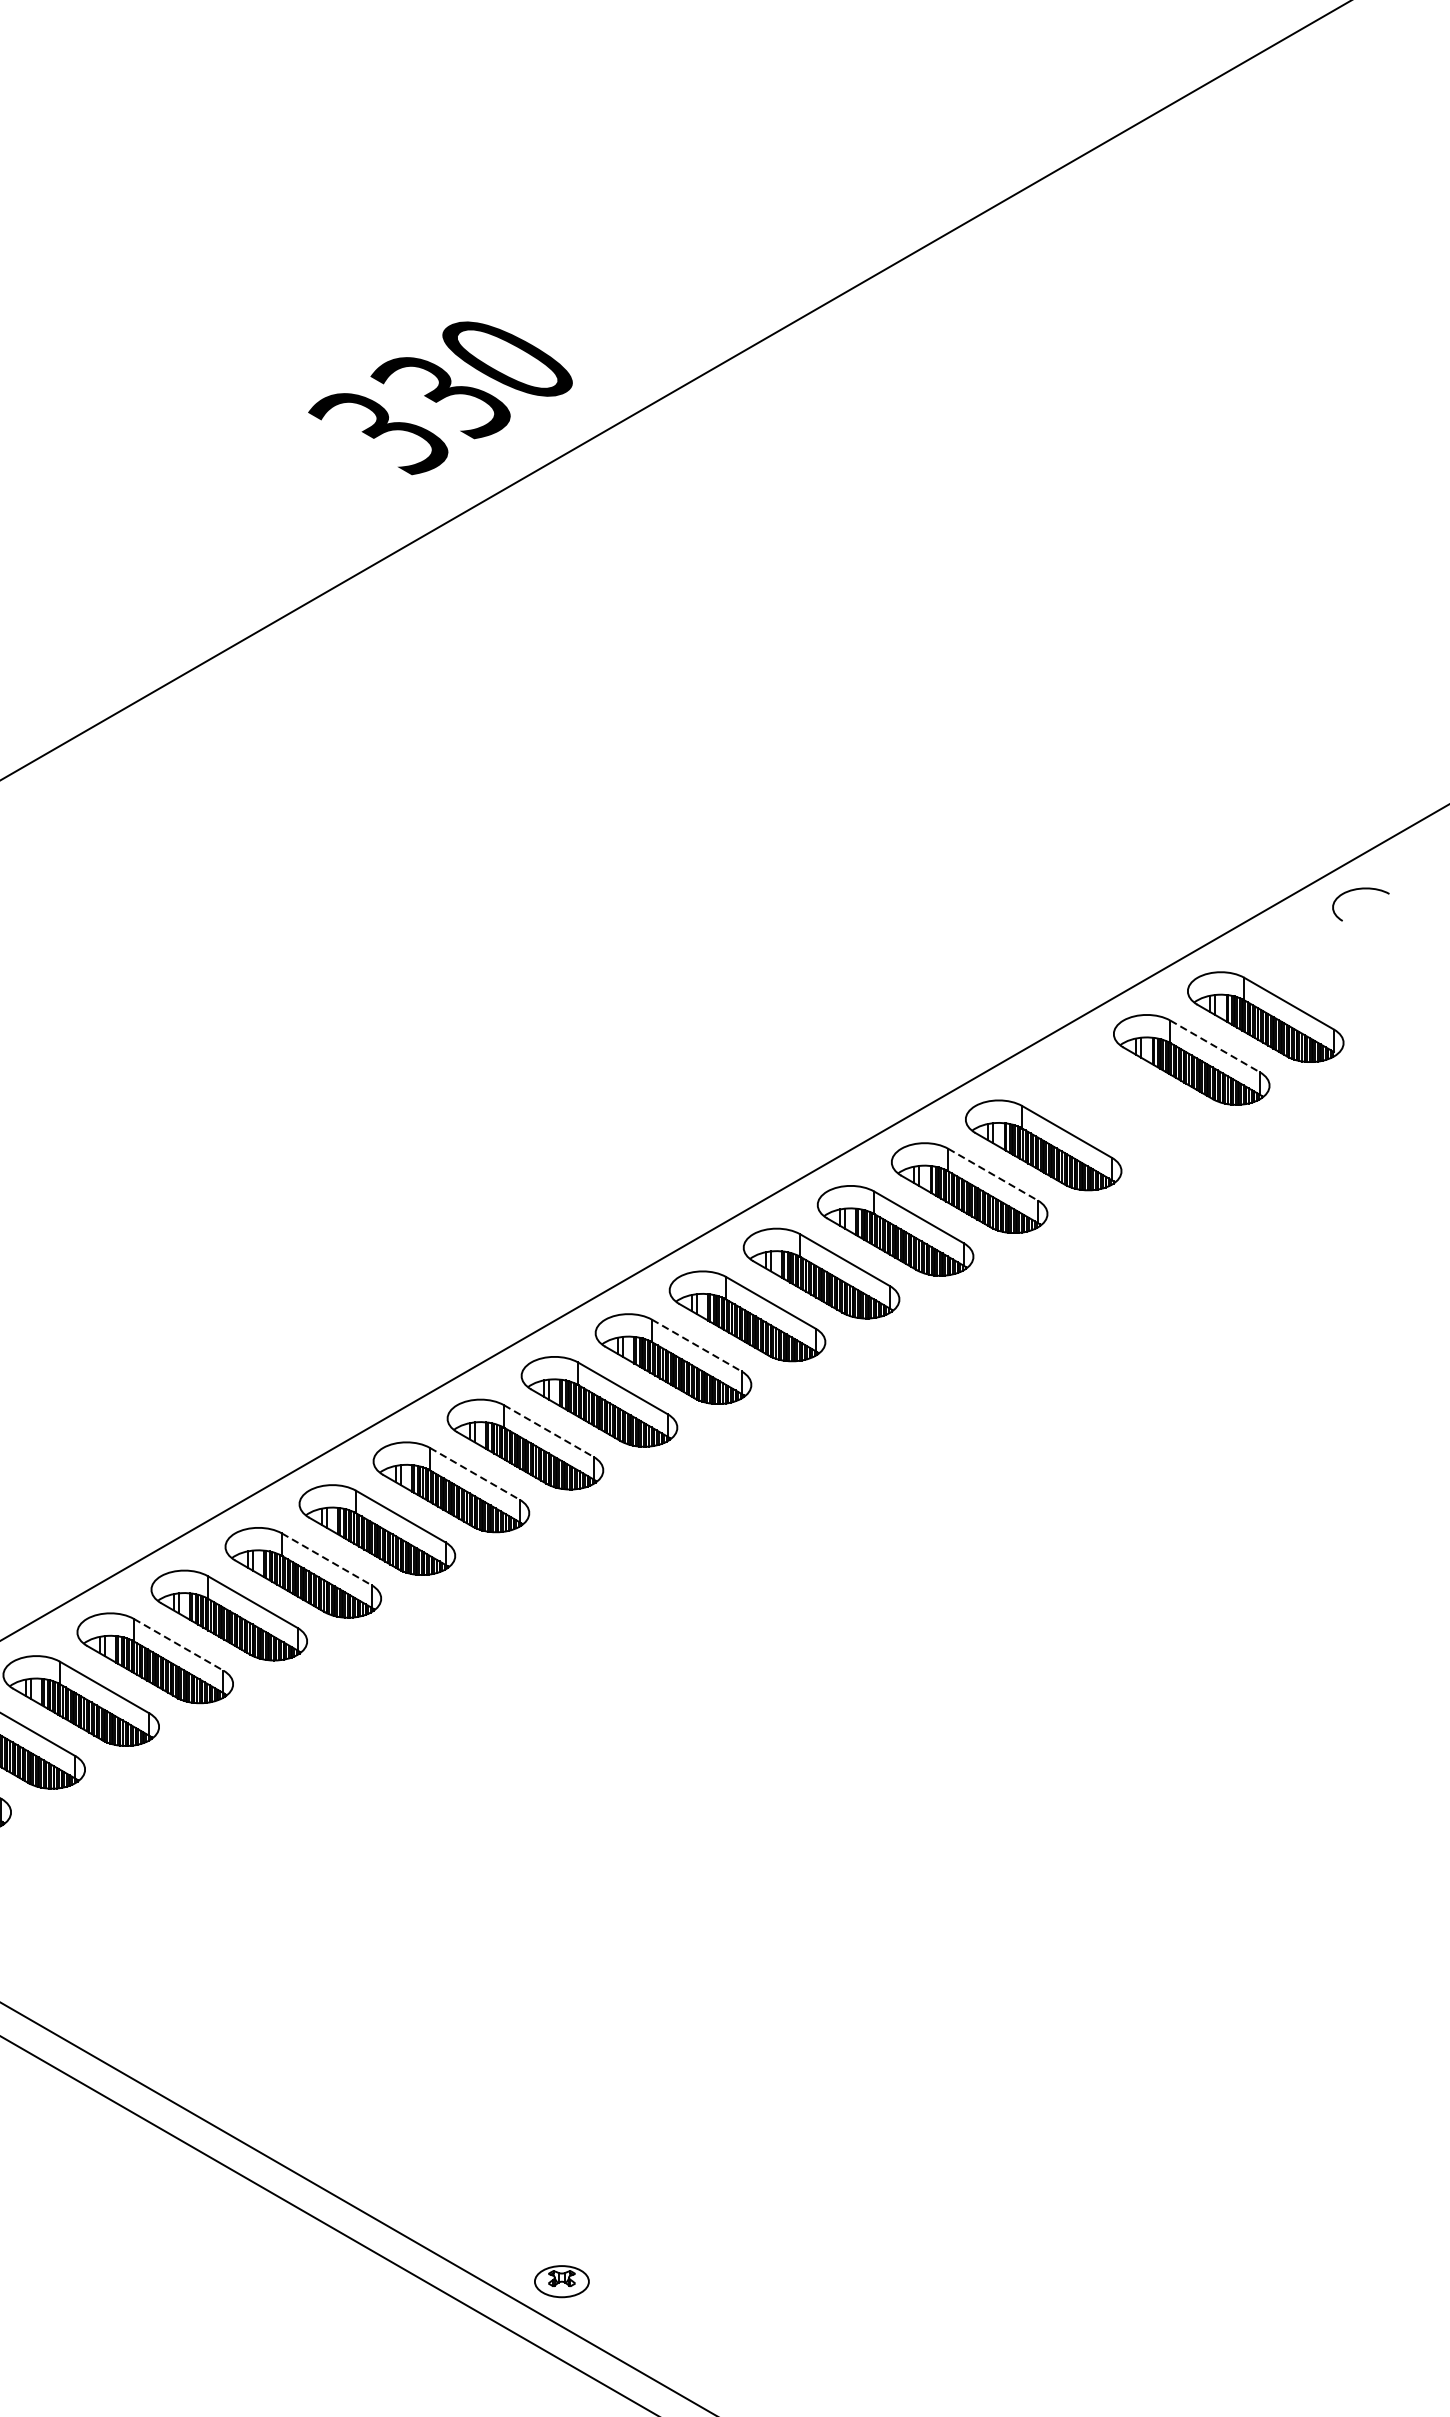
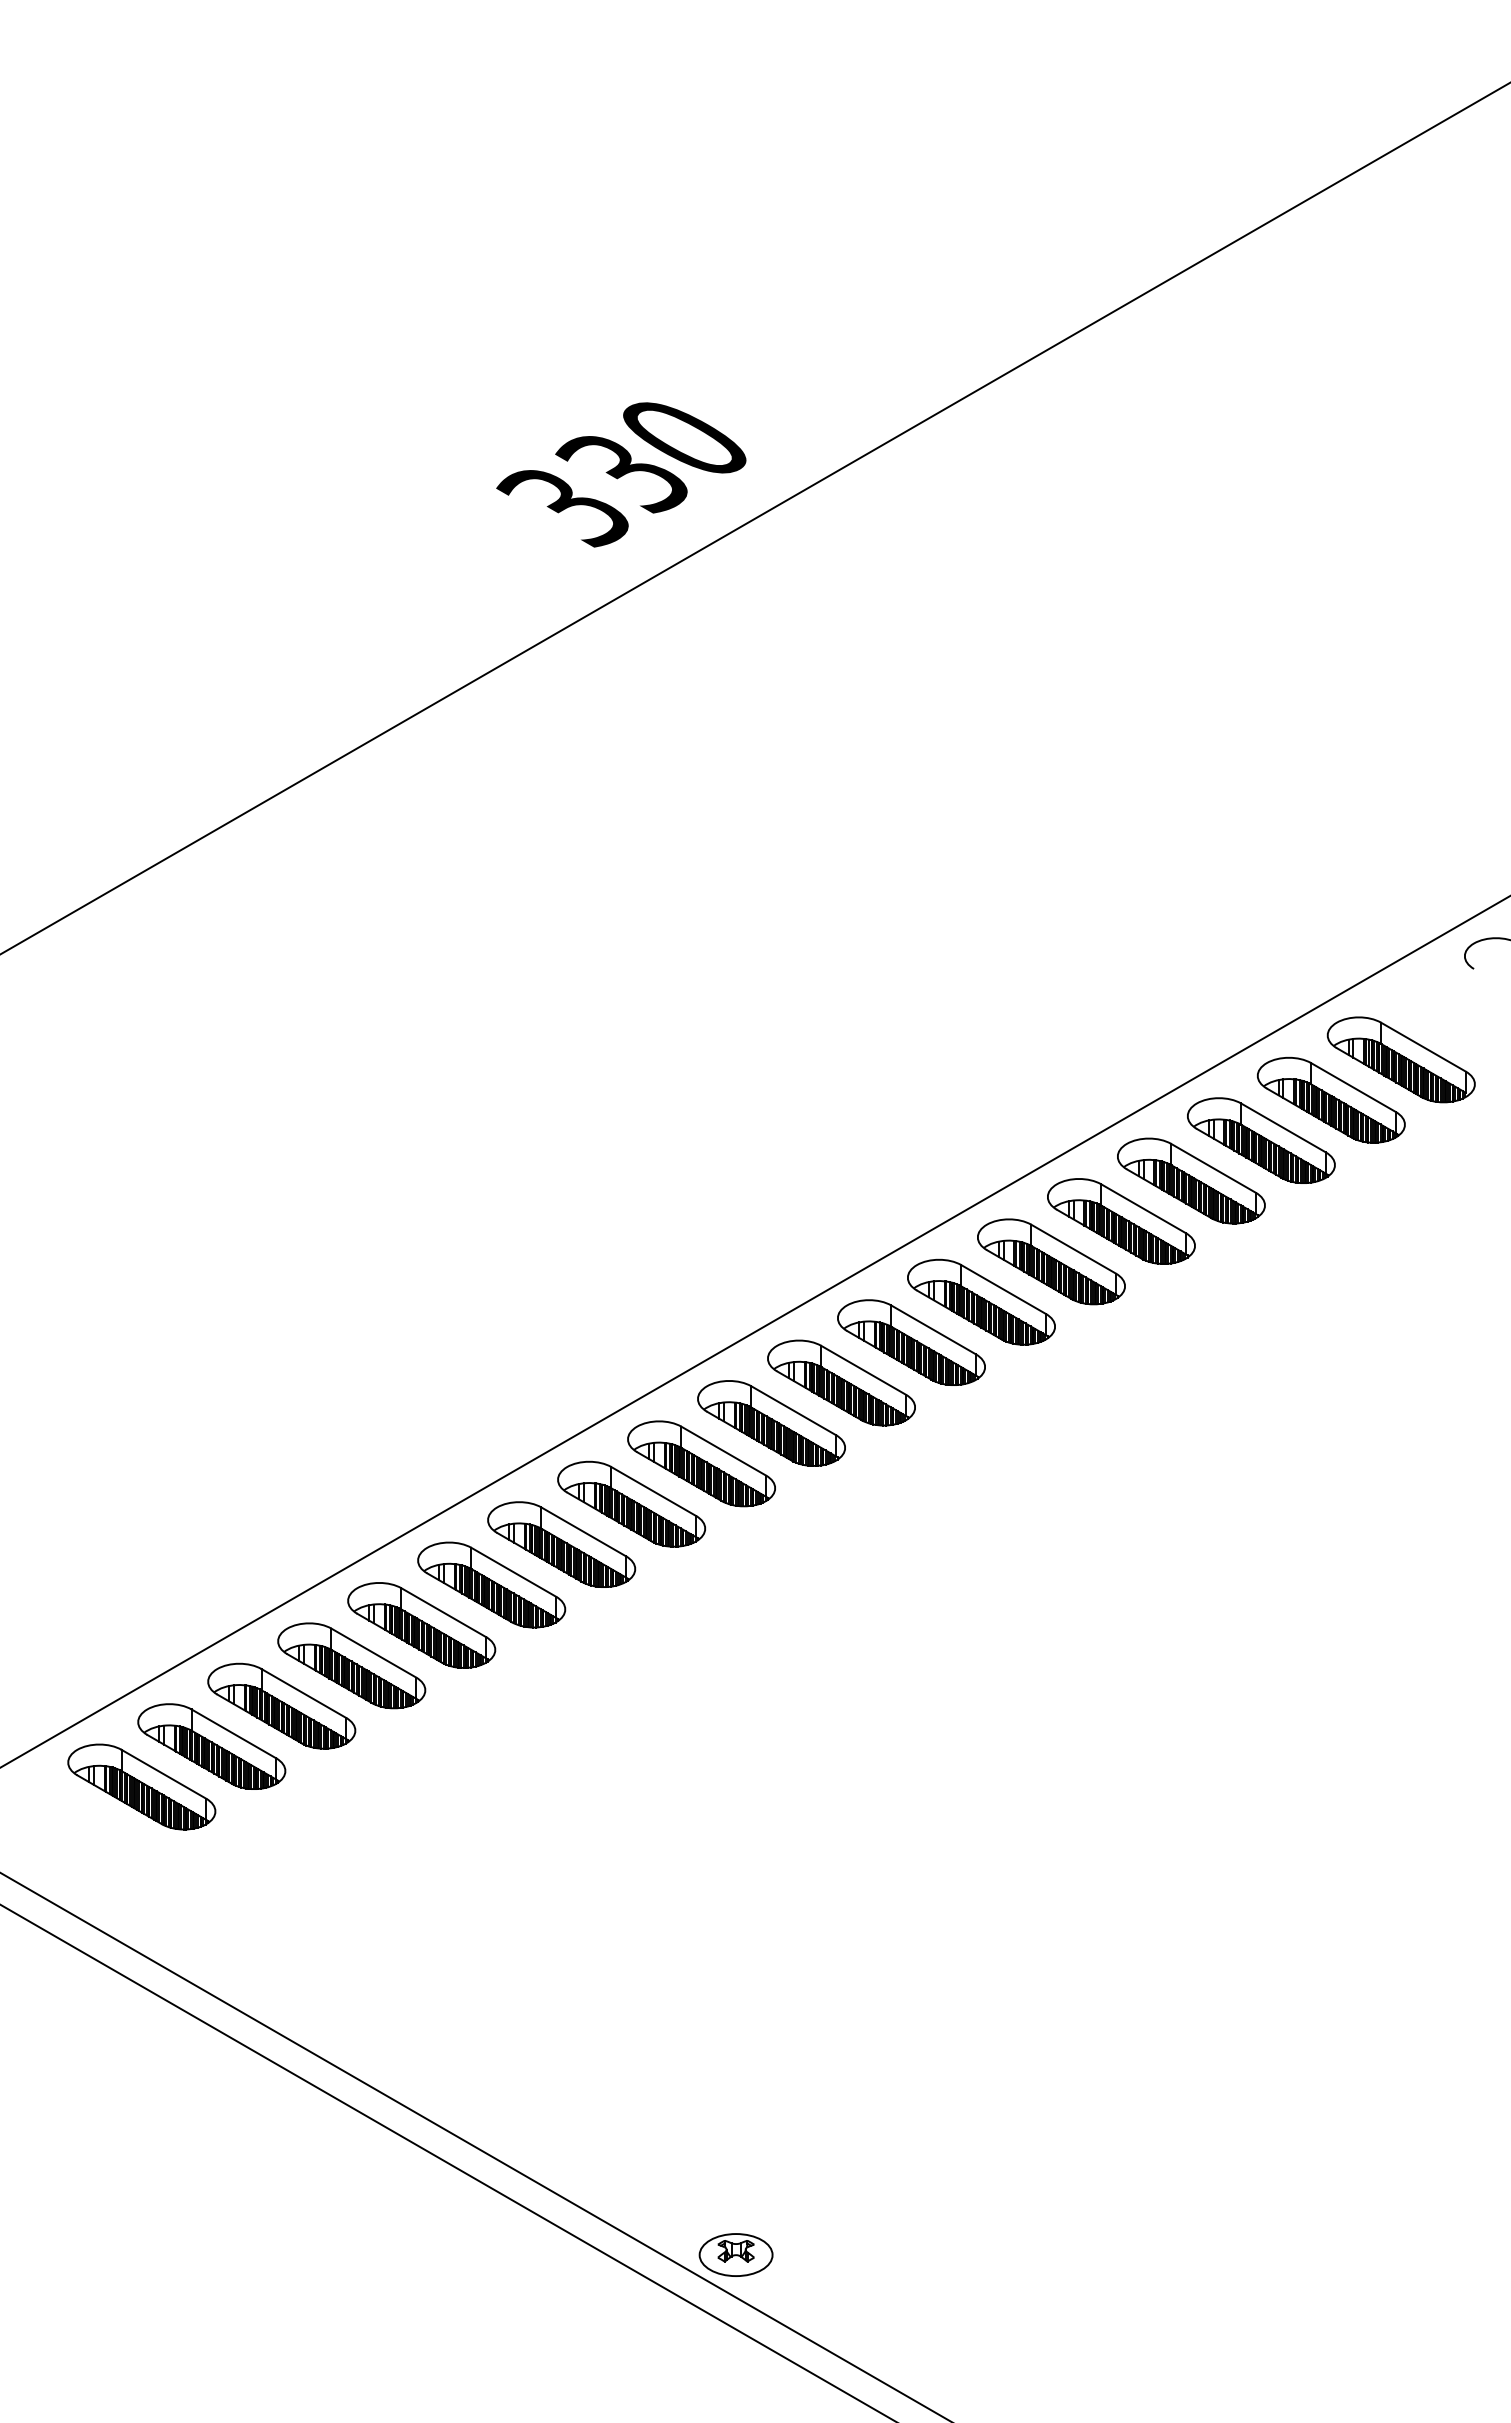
line: (1215, 1046) -> (1353, 1087), dashed -> solid
part: (1117, 1102) -> (1261, 1140), added
line: (992, 1174) -> (1143, 1208), dashed -> solid
line: (696, 1345) -> (863, 1370), dashed -> solid
line: (548, 1431) -> (723, 1451), dashed -> solid
line: (474, 1473) -> (653, 1491), dashed -> solid
line: (326, 1559) -> (513, 1572), dashed -> solid
line: (178, 1645) -> (373, 1653), dashed -> solid
part: (561, 2281) -> (735, 2254), size x1.43

